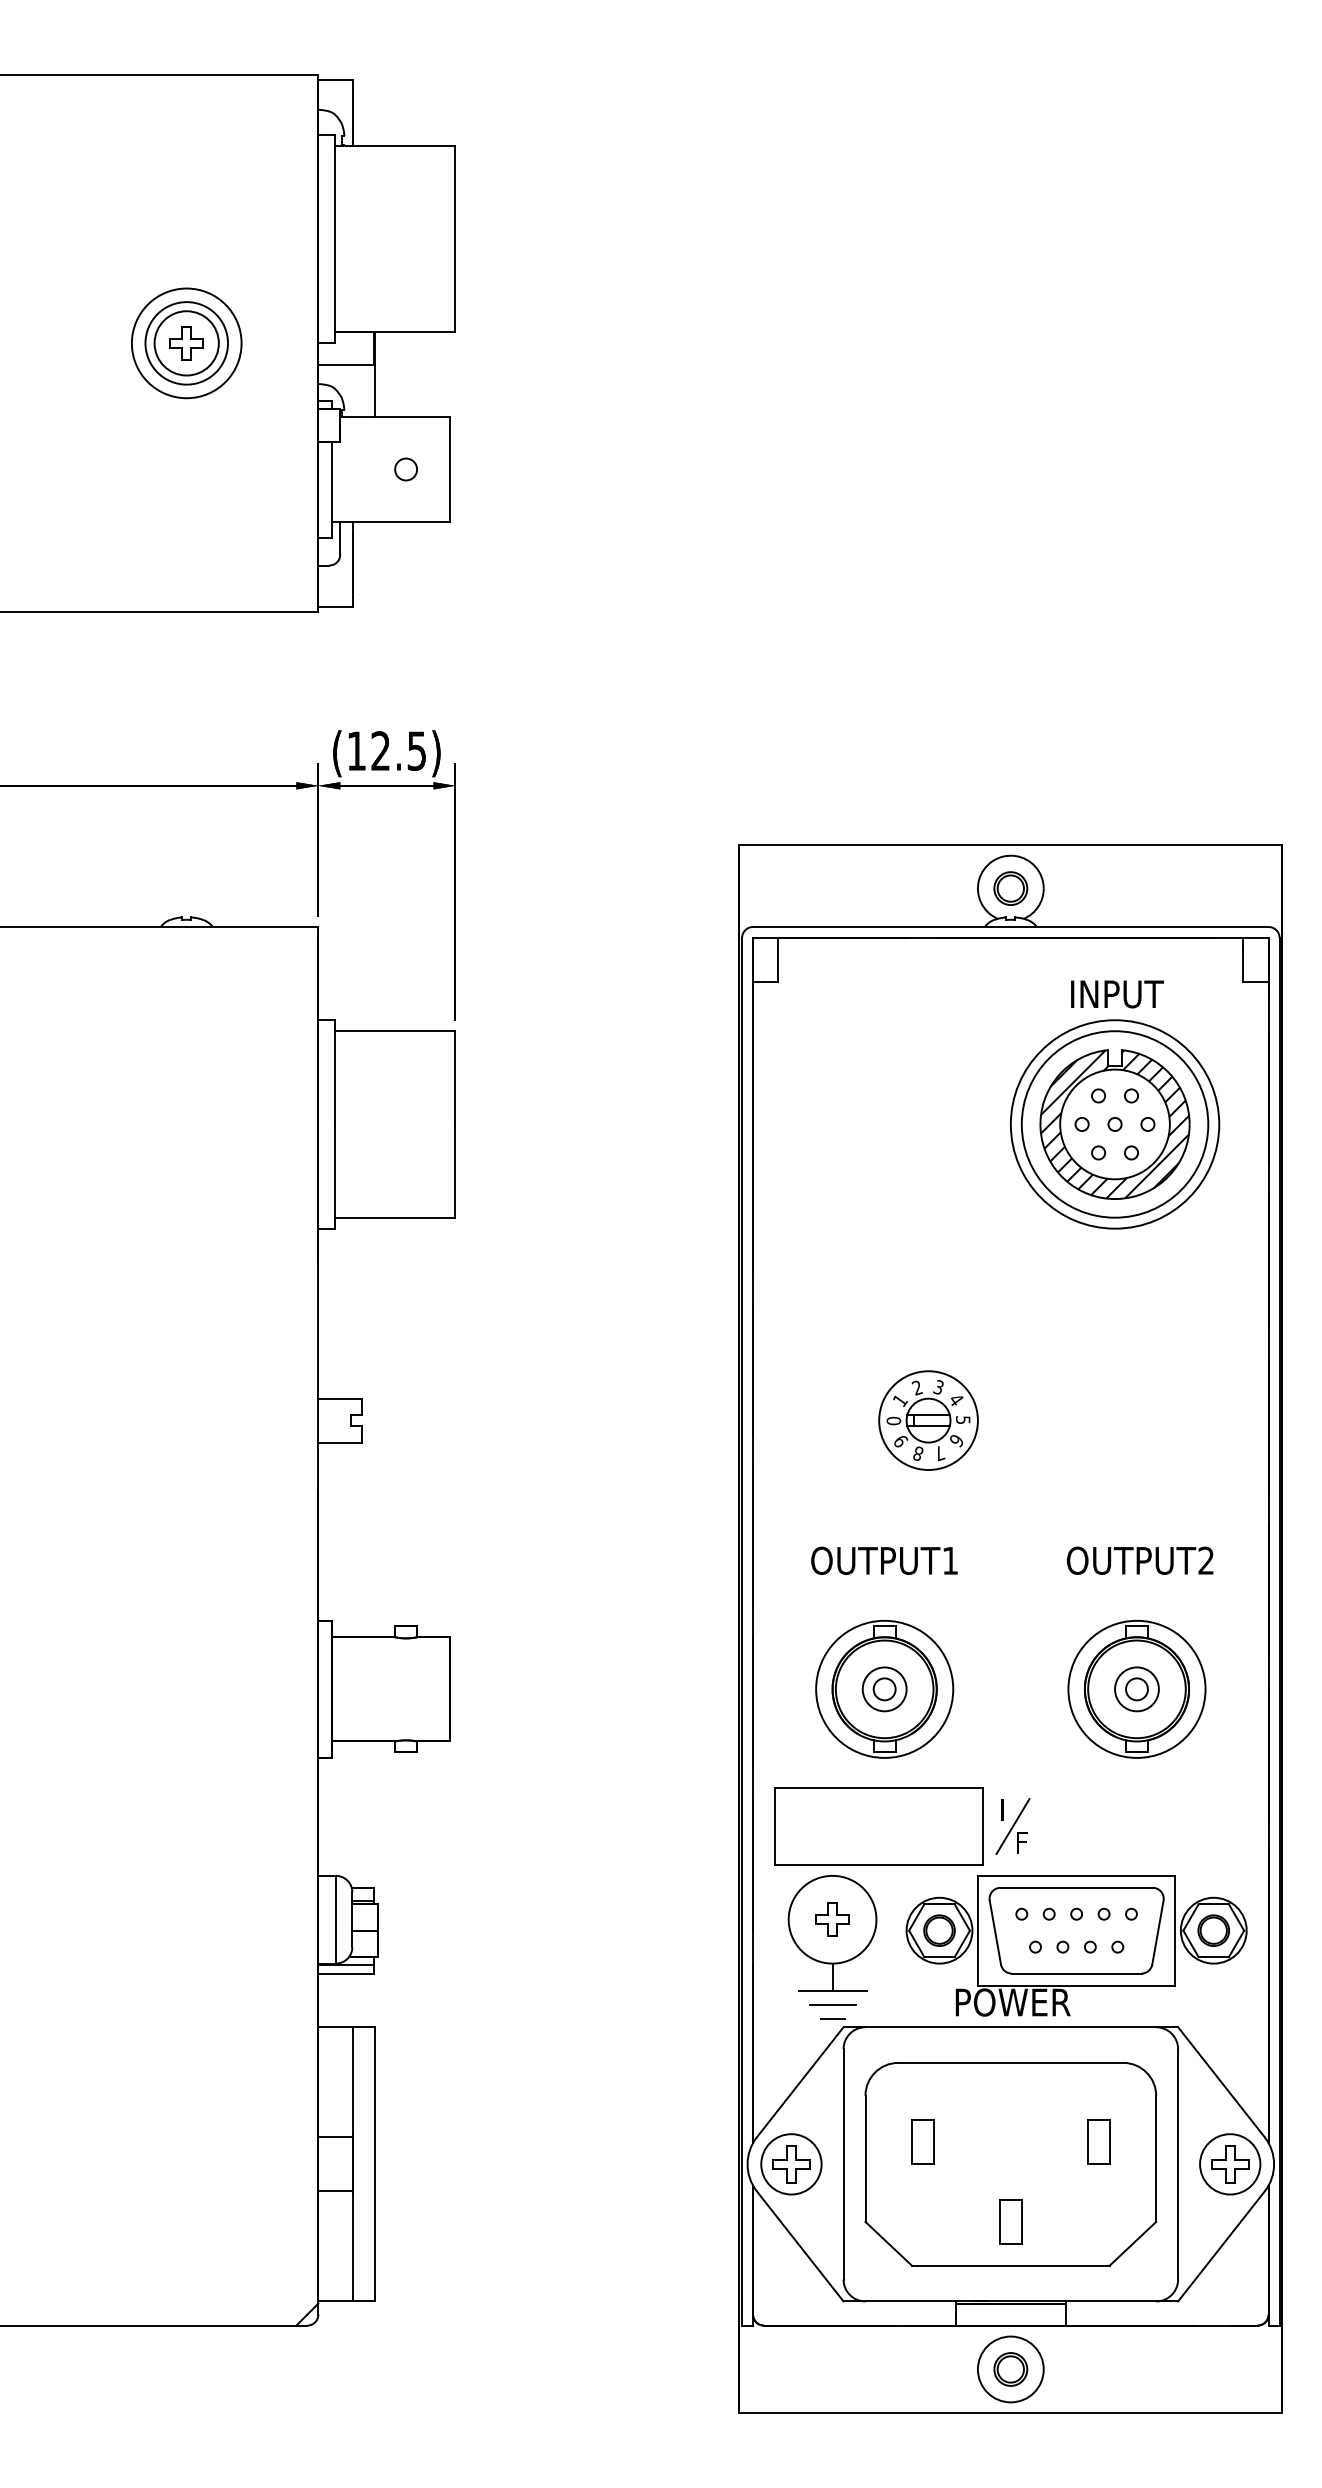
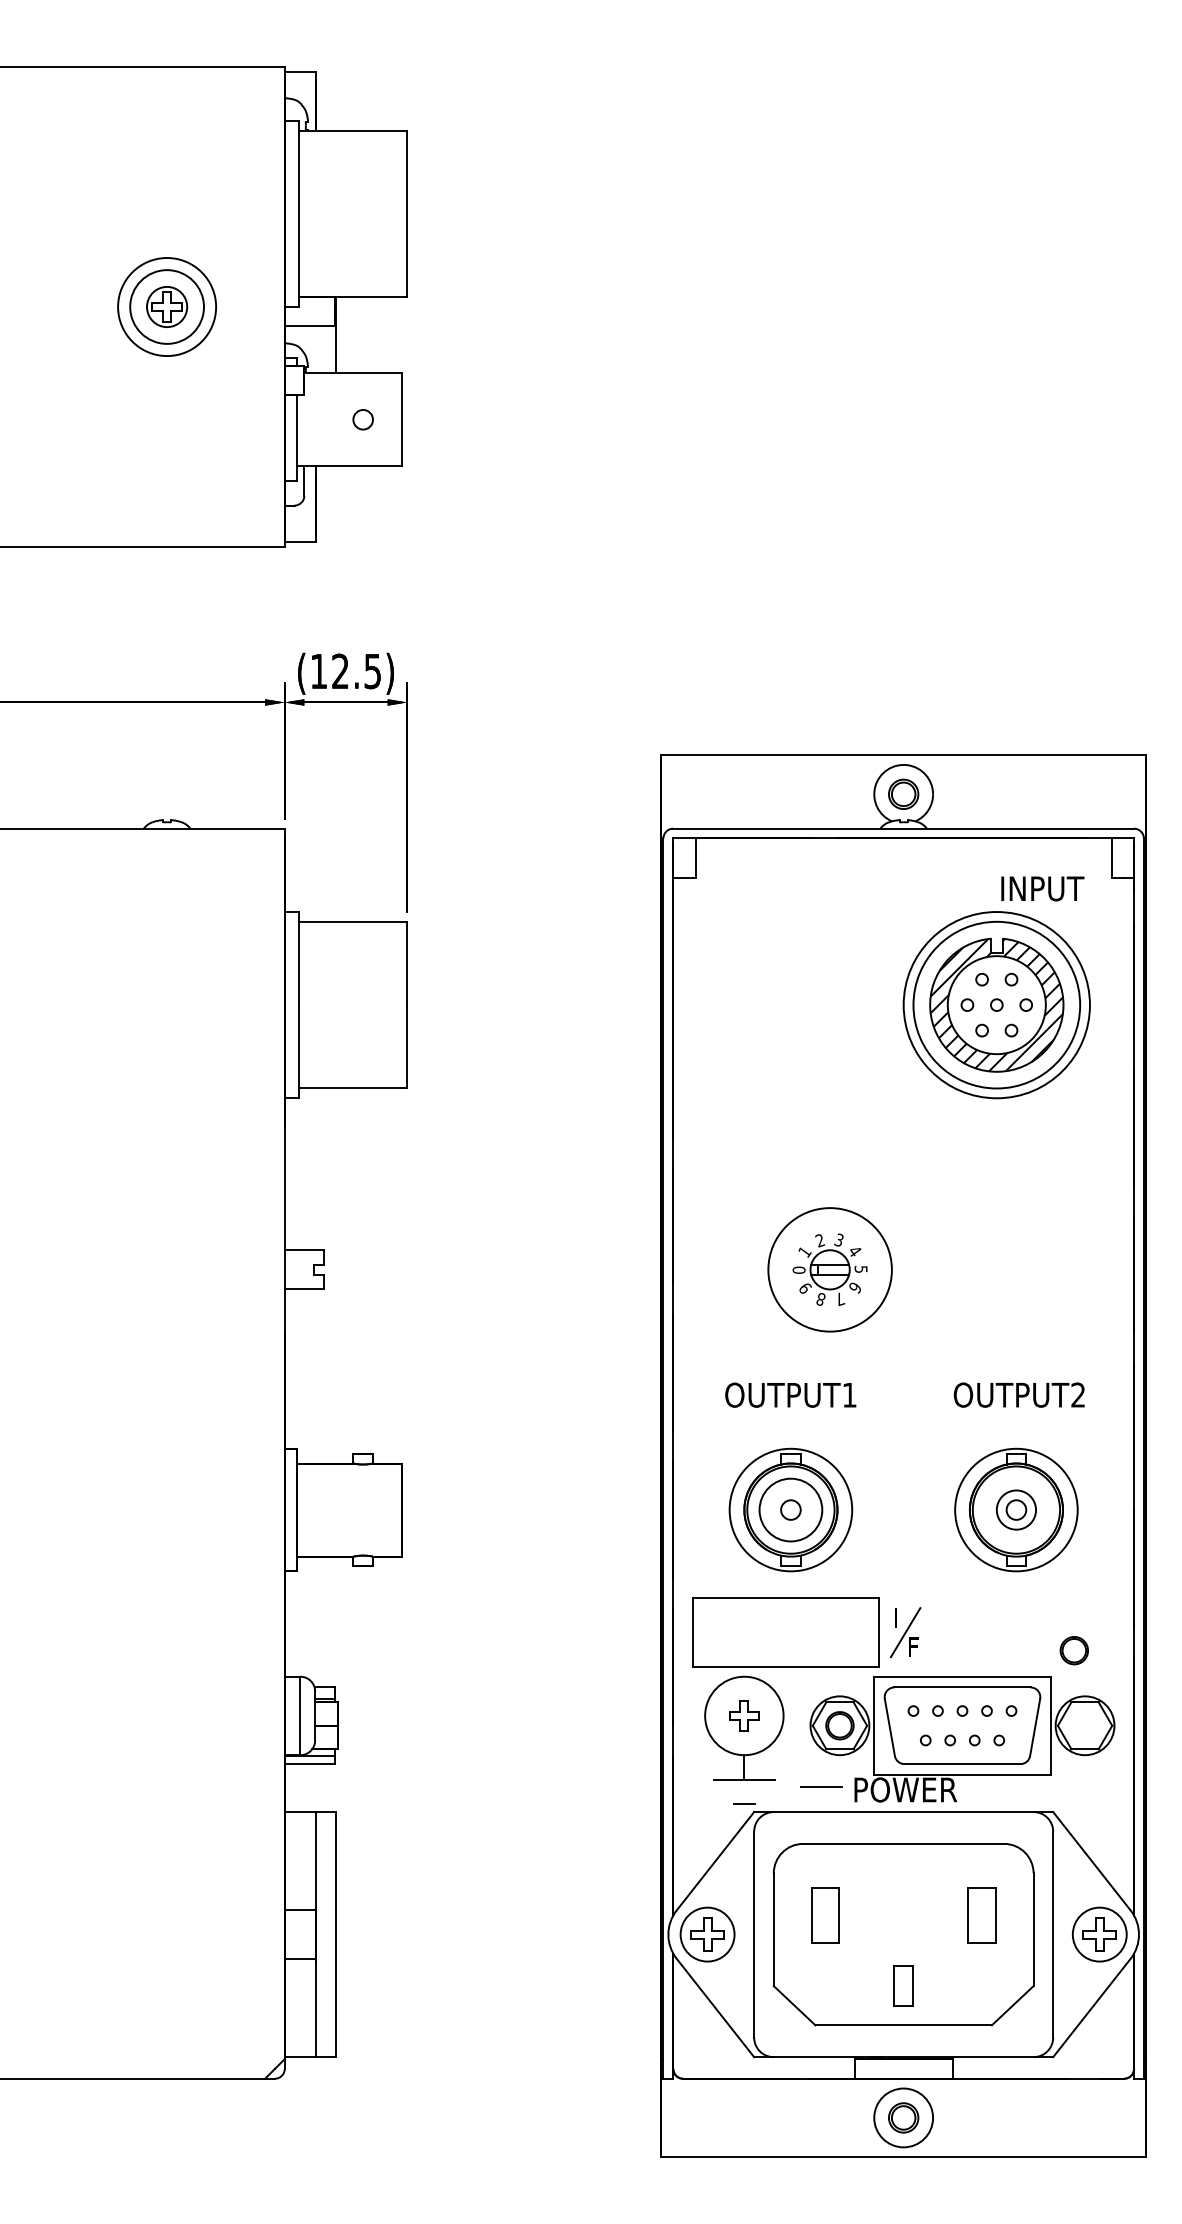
circle: (186, 343) -> (166, 307), size x0.7
text: (1117, 994) -> (1042, 888), moved
circle: (928, 1420) -> (830, 1269), size x1.4
circle: (884, 1689) -> (790, 1510), size x1.6
part: (1213, 1930) -> (1074, 1650), moved
line: (832, 2004) -> (821, 1786), moved
part: (922, 2141) -> (824, 1914), size x1.4
part: (1098, 2141) -> (982, 1914), size x1.4

